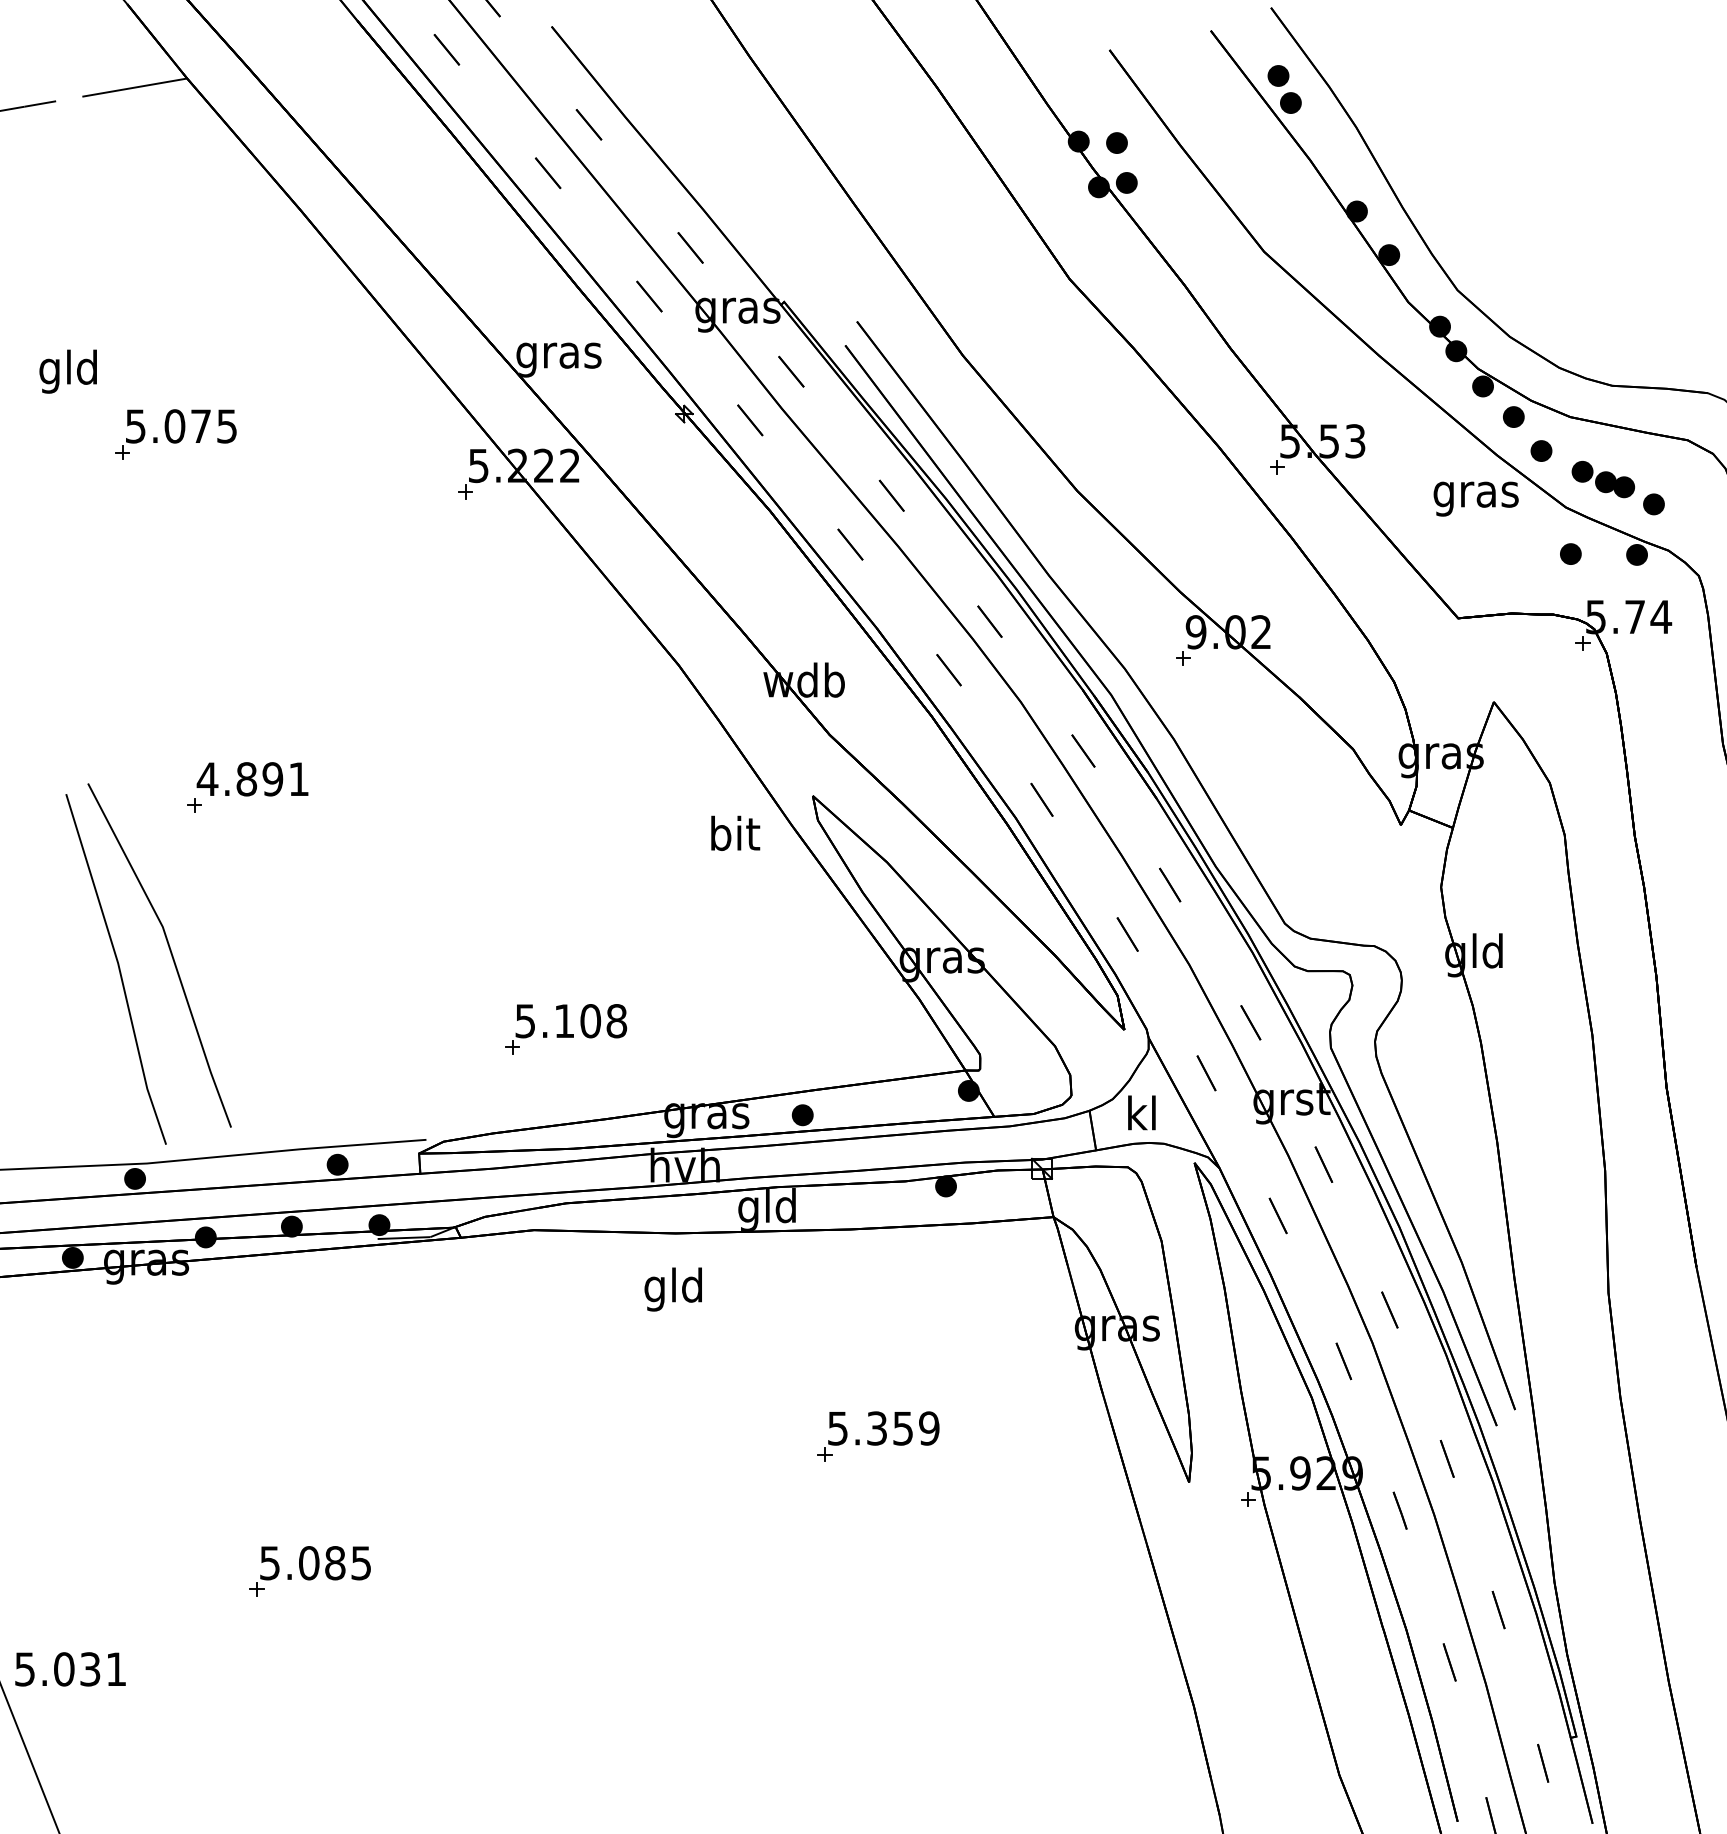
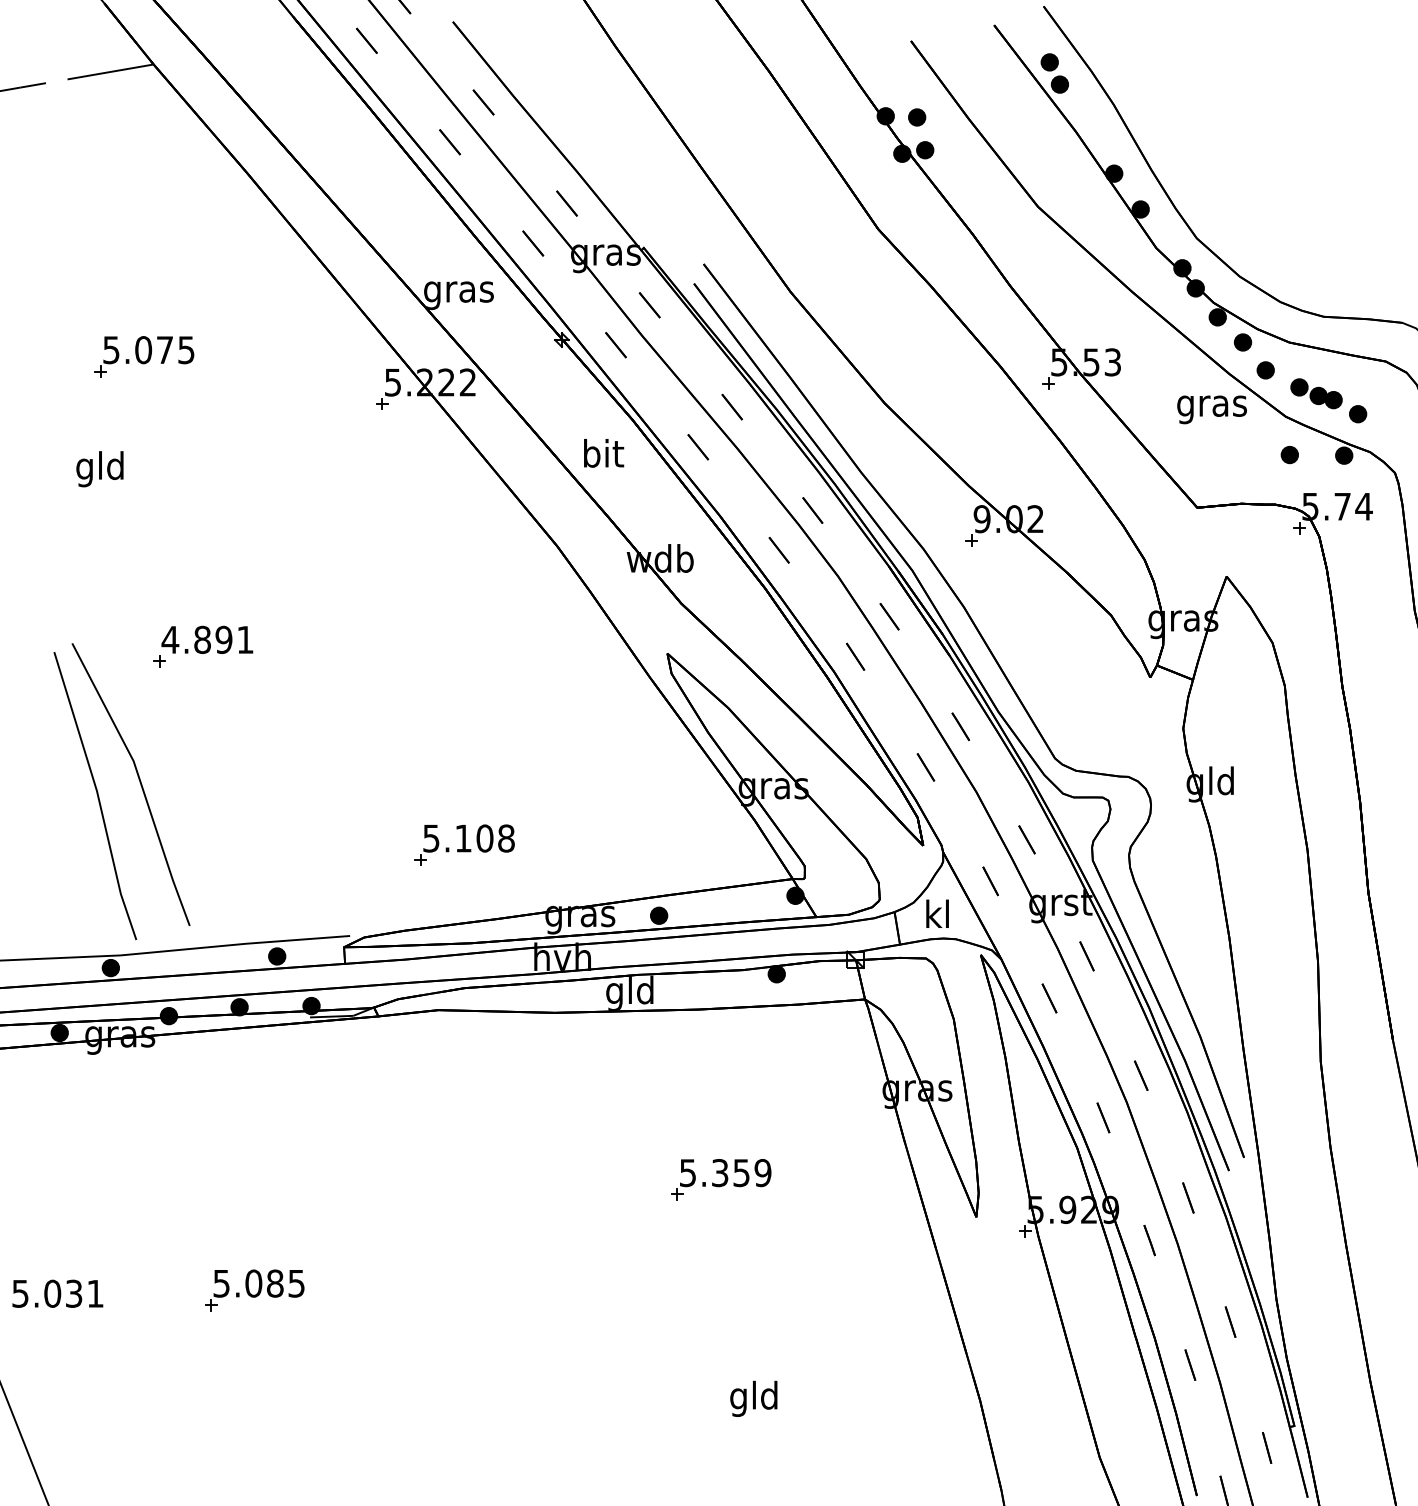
text: (67, 372) -> (99, 469), moved
text: (736, 833) -> (604, 453), moved
text: (672, 1289) -> (753, 1398), moved
text: (70, 1668) -> (57, 1293), moved

